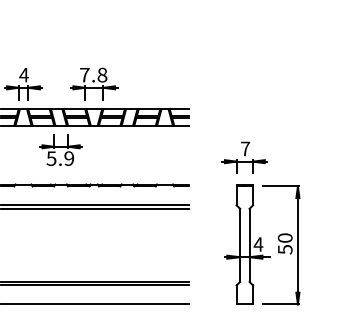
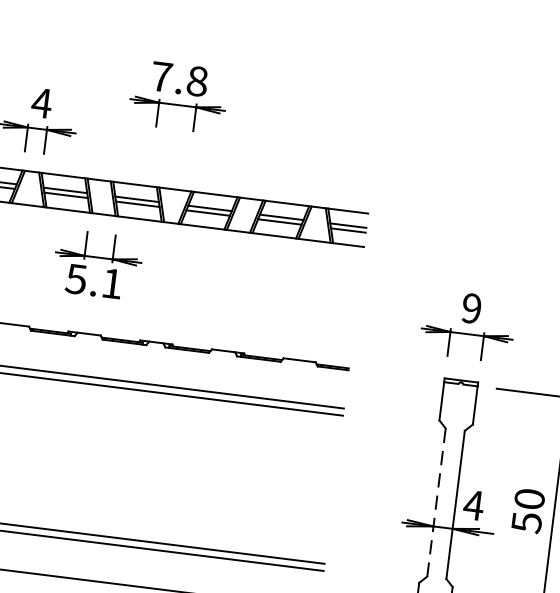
part: (94, 83) -> (179, 96), moved
text: (245, 148) -> (471, 307), 7 -> 9
text: (68, 158) -> (110, 283), 5.9 -> 5.1
line: (240, 245) -> (437, 502), solid -> dashed

